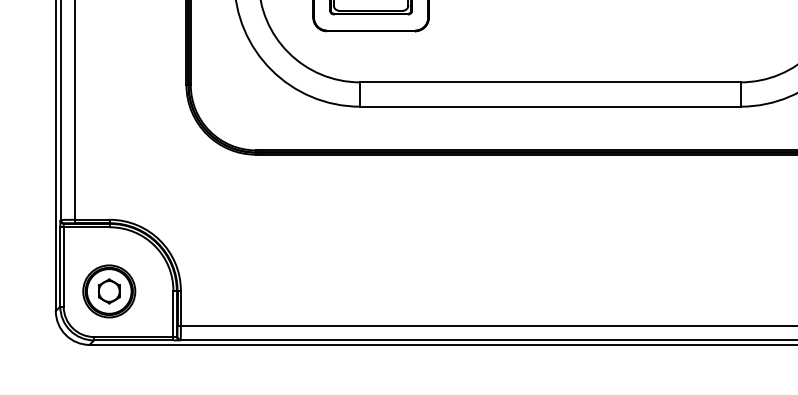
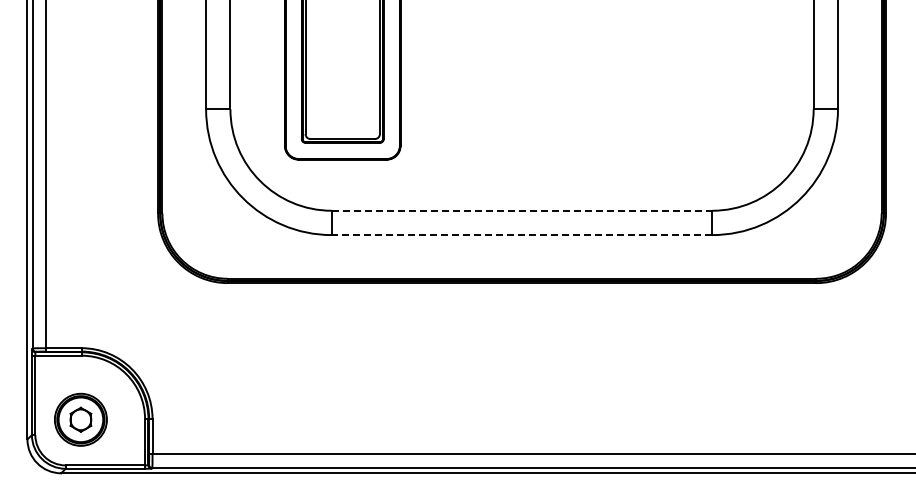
line: (550, 82) -> (522, 210), solid -> dashed
line: (549, 107) -> (521, 235), solid -> dashed

